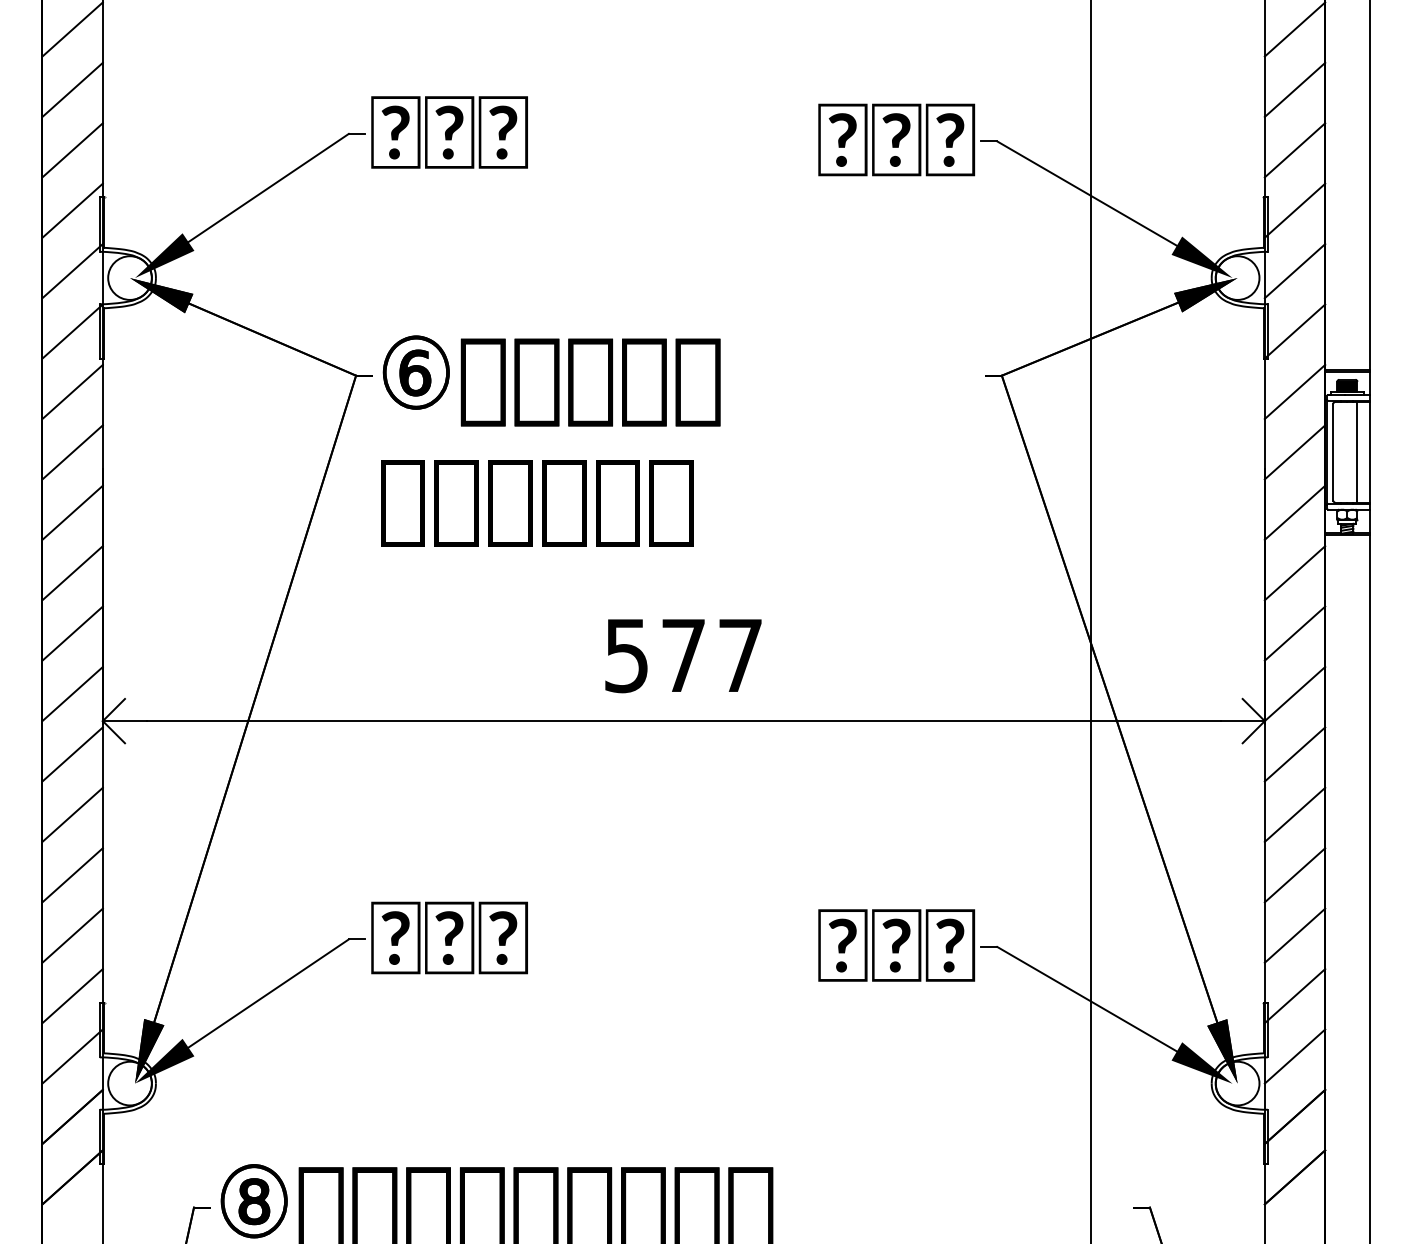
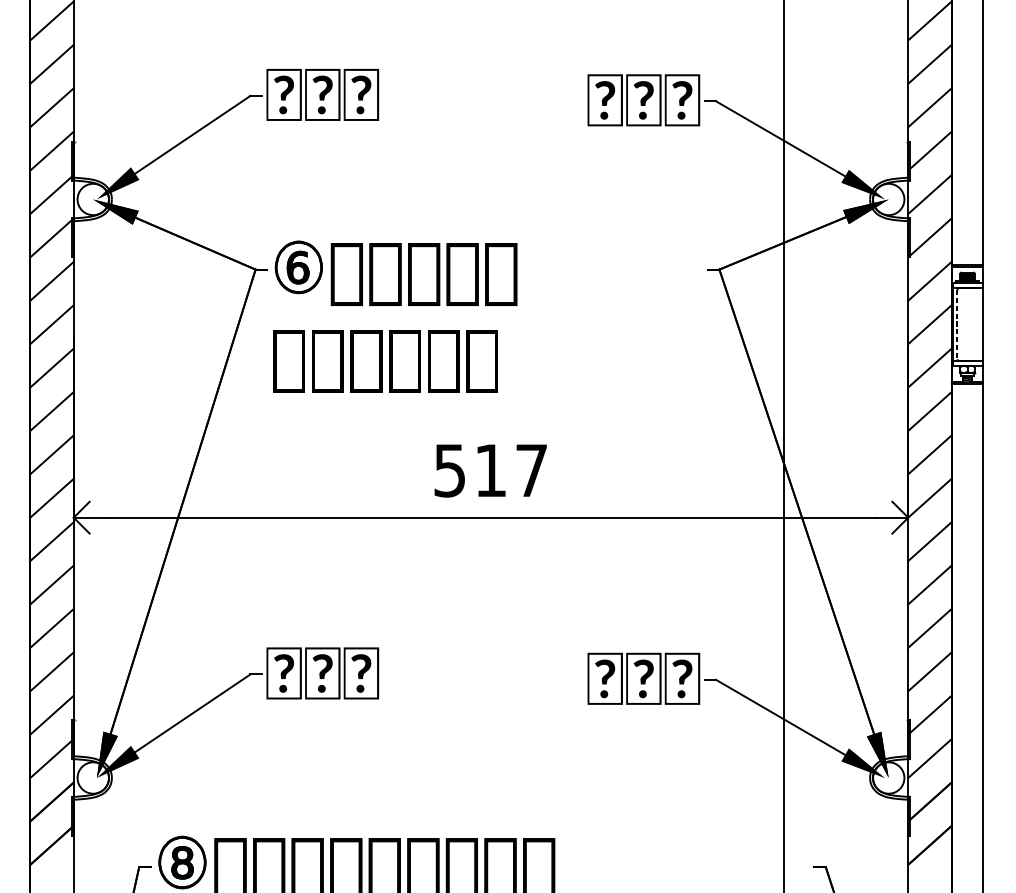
line: (1357, 451) -> (974, 324), removed
line: (1333, 452) -> (957, 324), solid -> dashed
text: (683, 655) -> (490, 470), 577 -> 517

